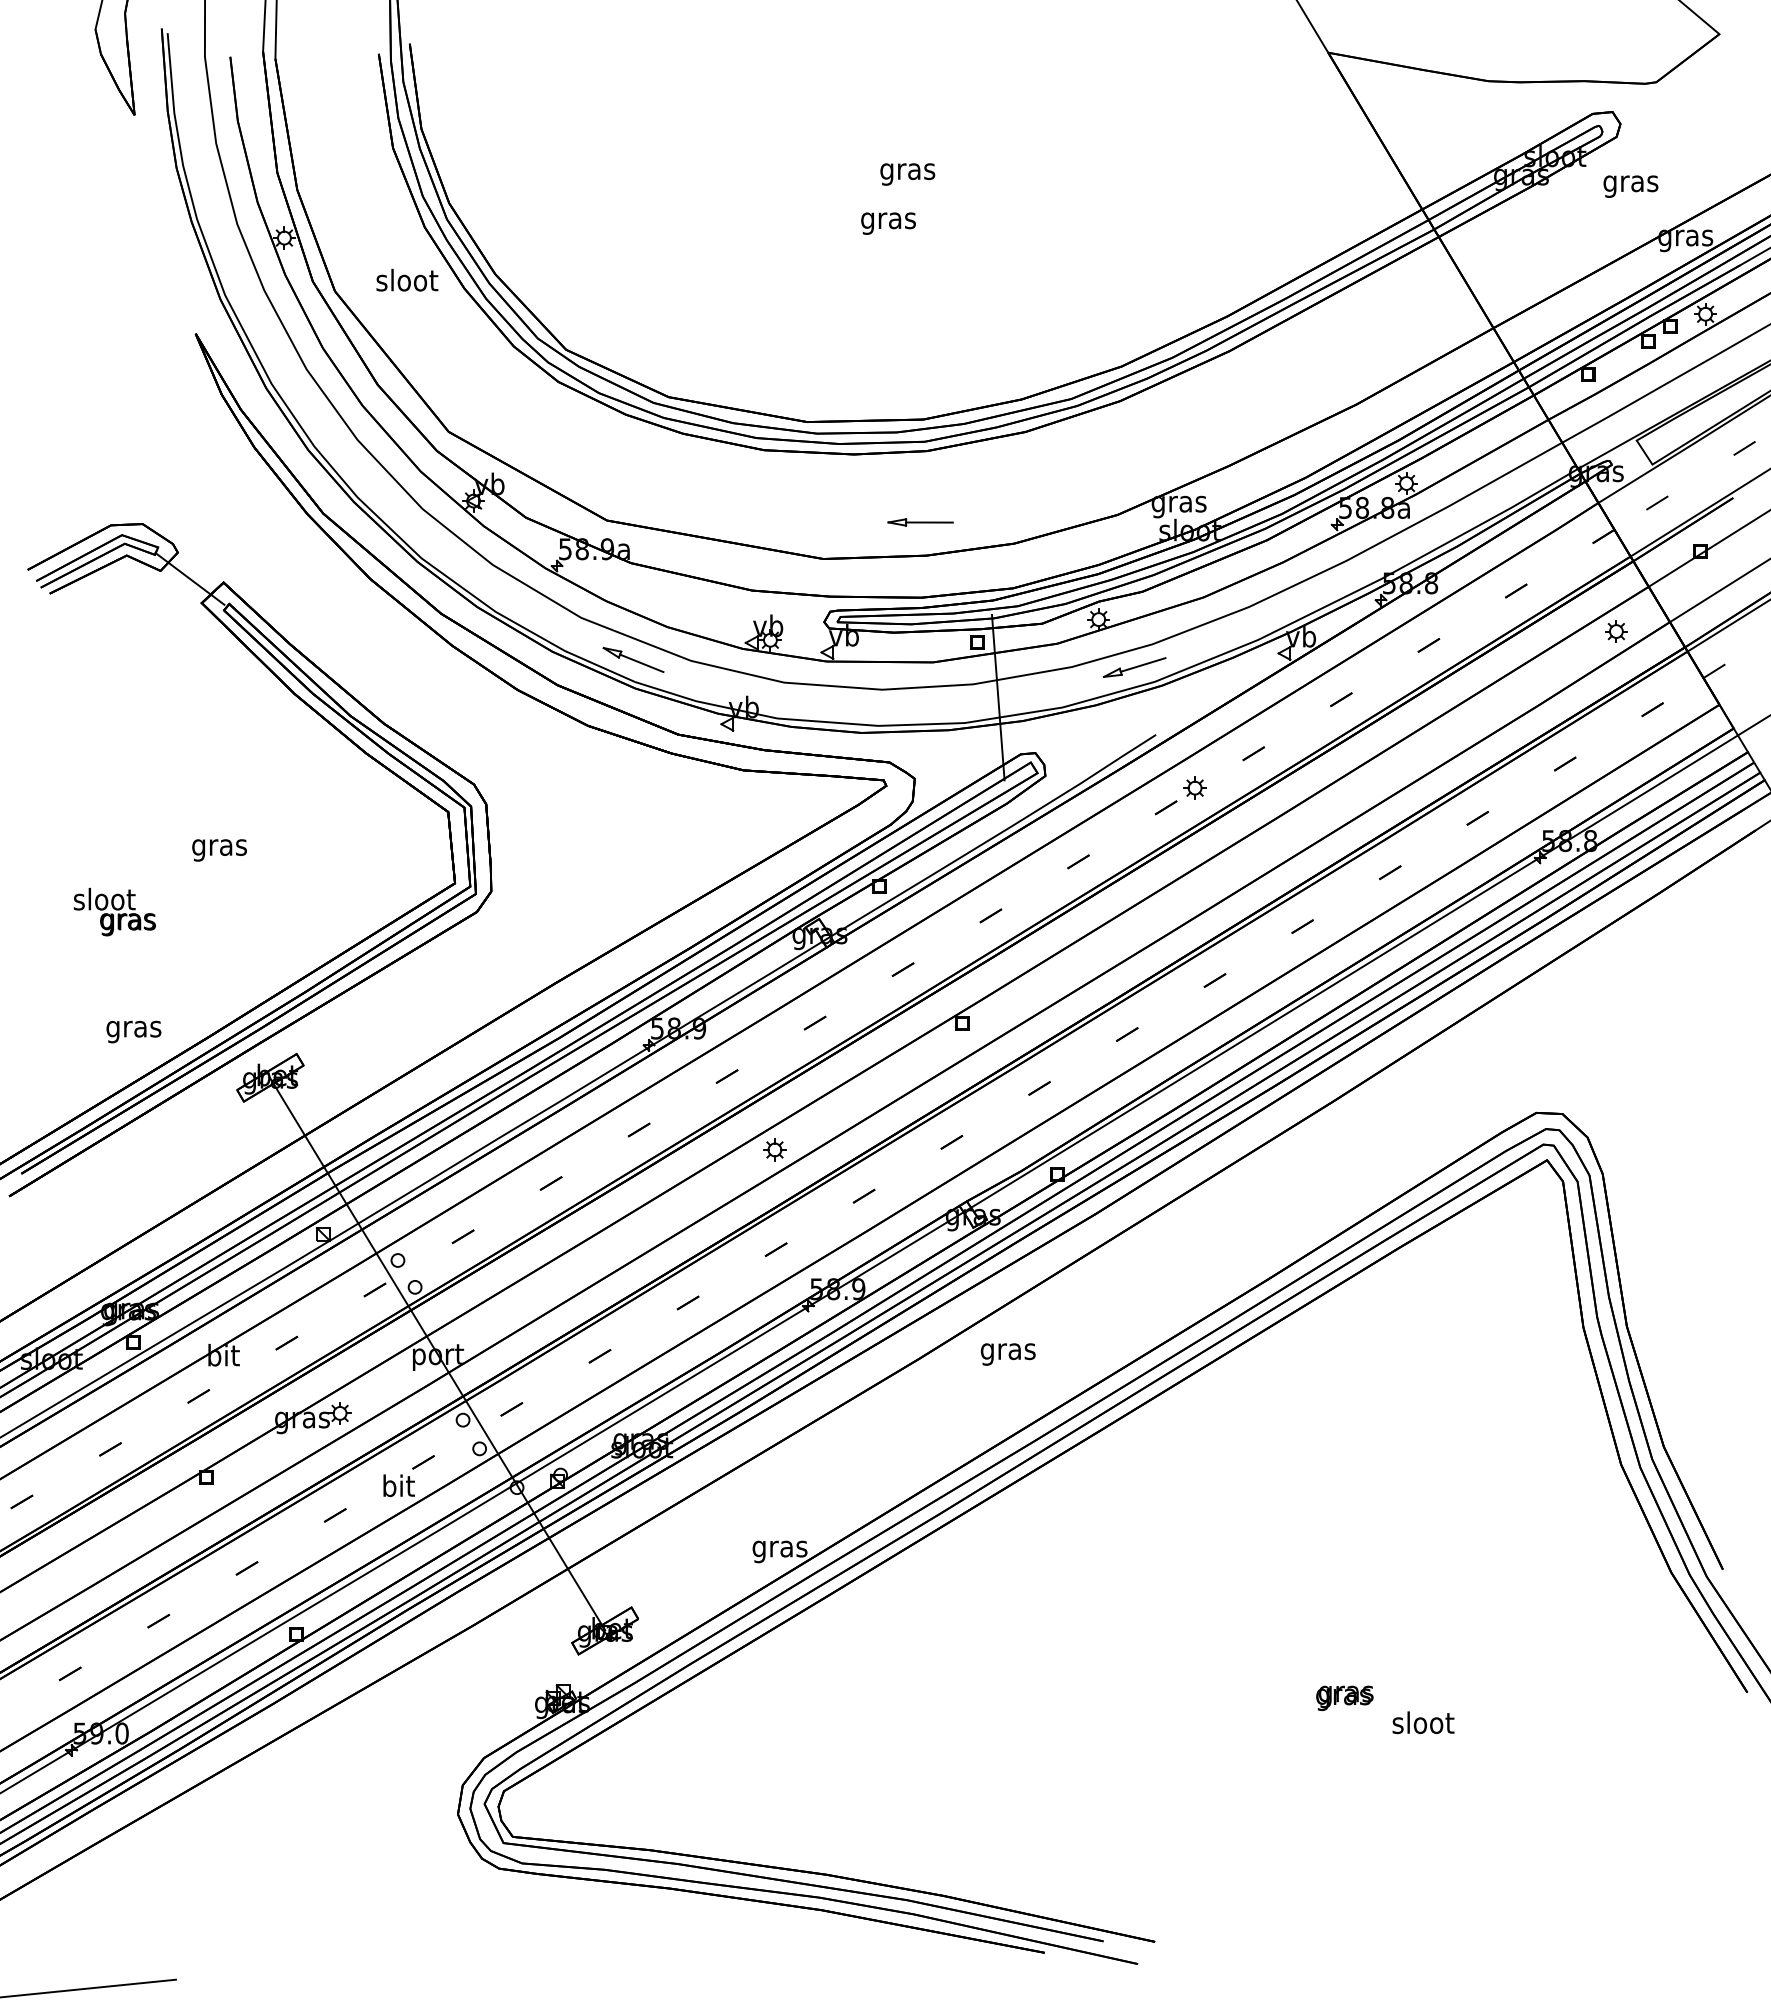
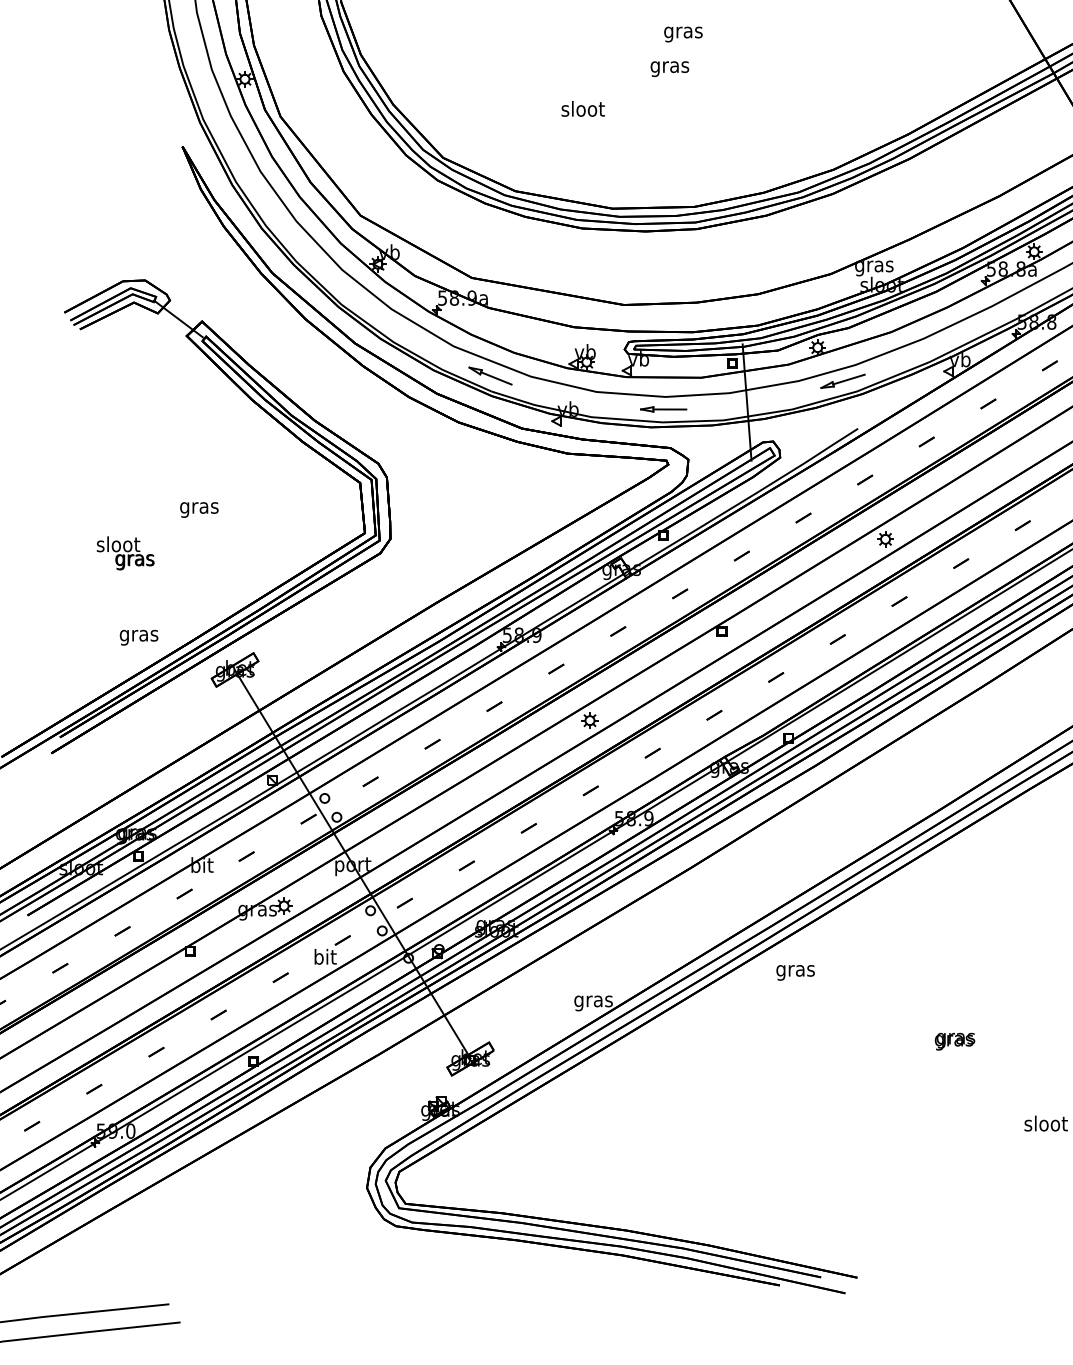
text: (407, 279) -> (583, 108), moved
part: (920, 522) -> (663, 409), moved
part: (1194, 787) -> (885, 538), moved
text: (1007, 1354) -> (795, 972), moved
text: (1344, 1698) -> (954, 1041), moved

